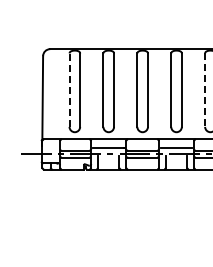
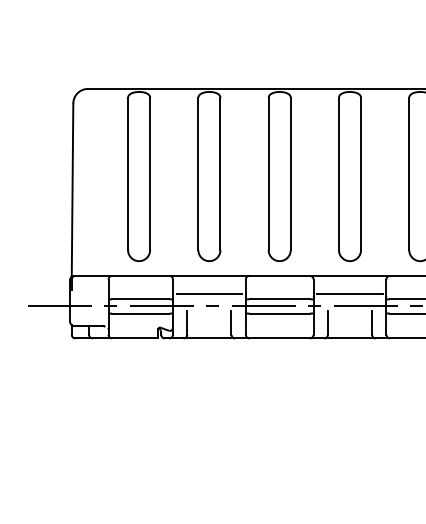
line: (69, 90) -> (128, 174), dashed -> solid
line: (205, 90) -> (410, 174), dashed -> solid

